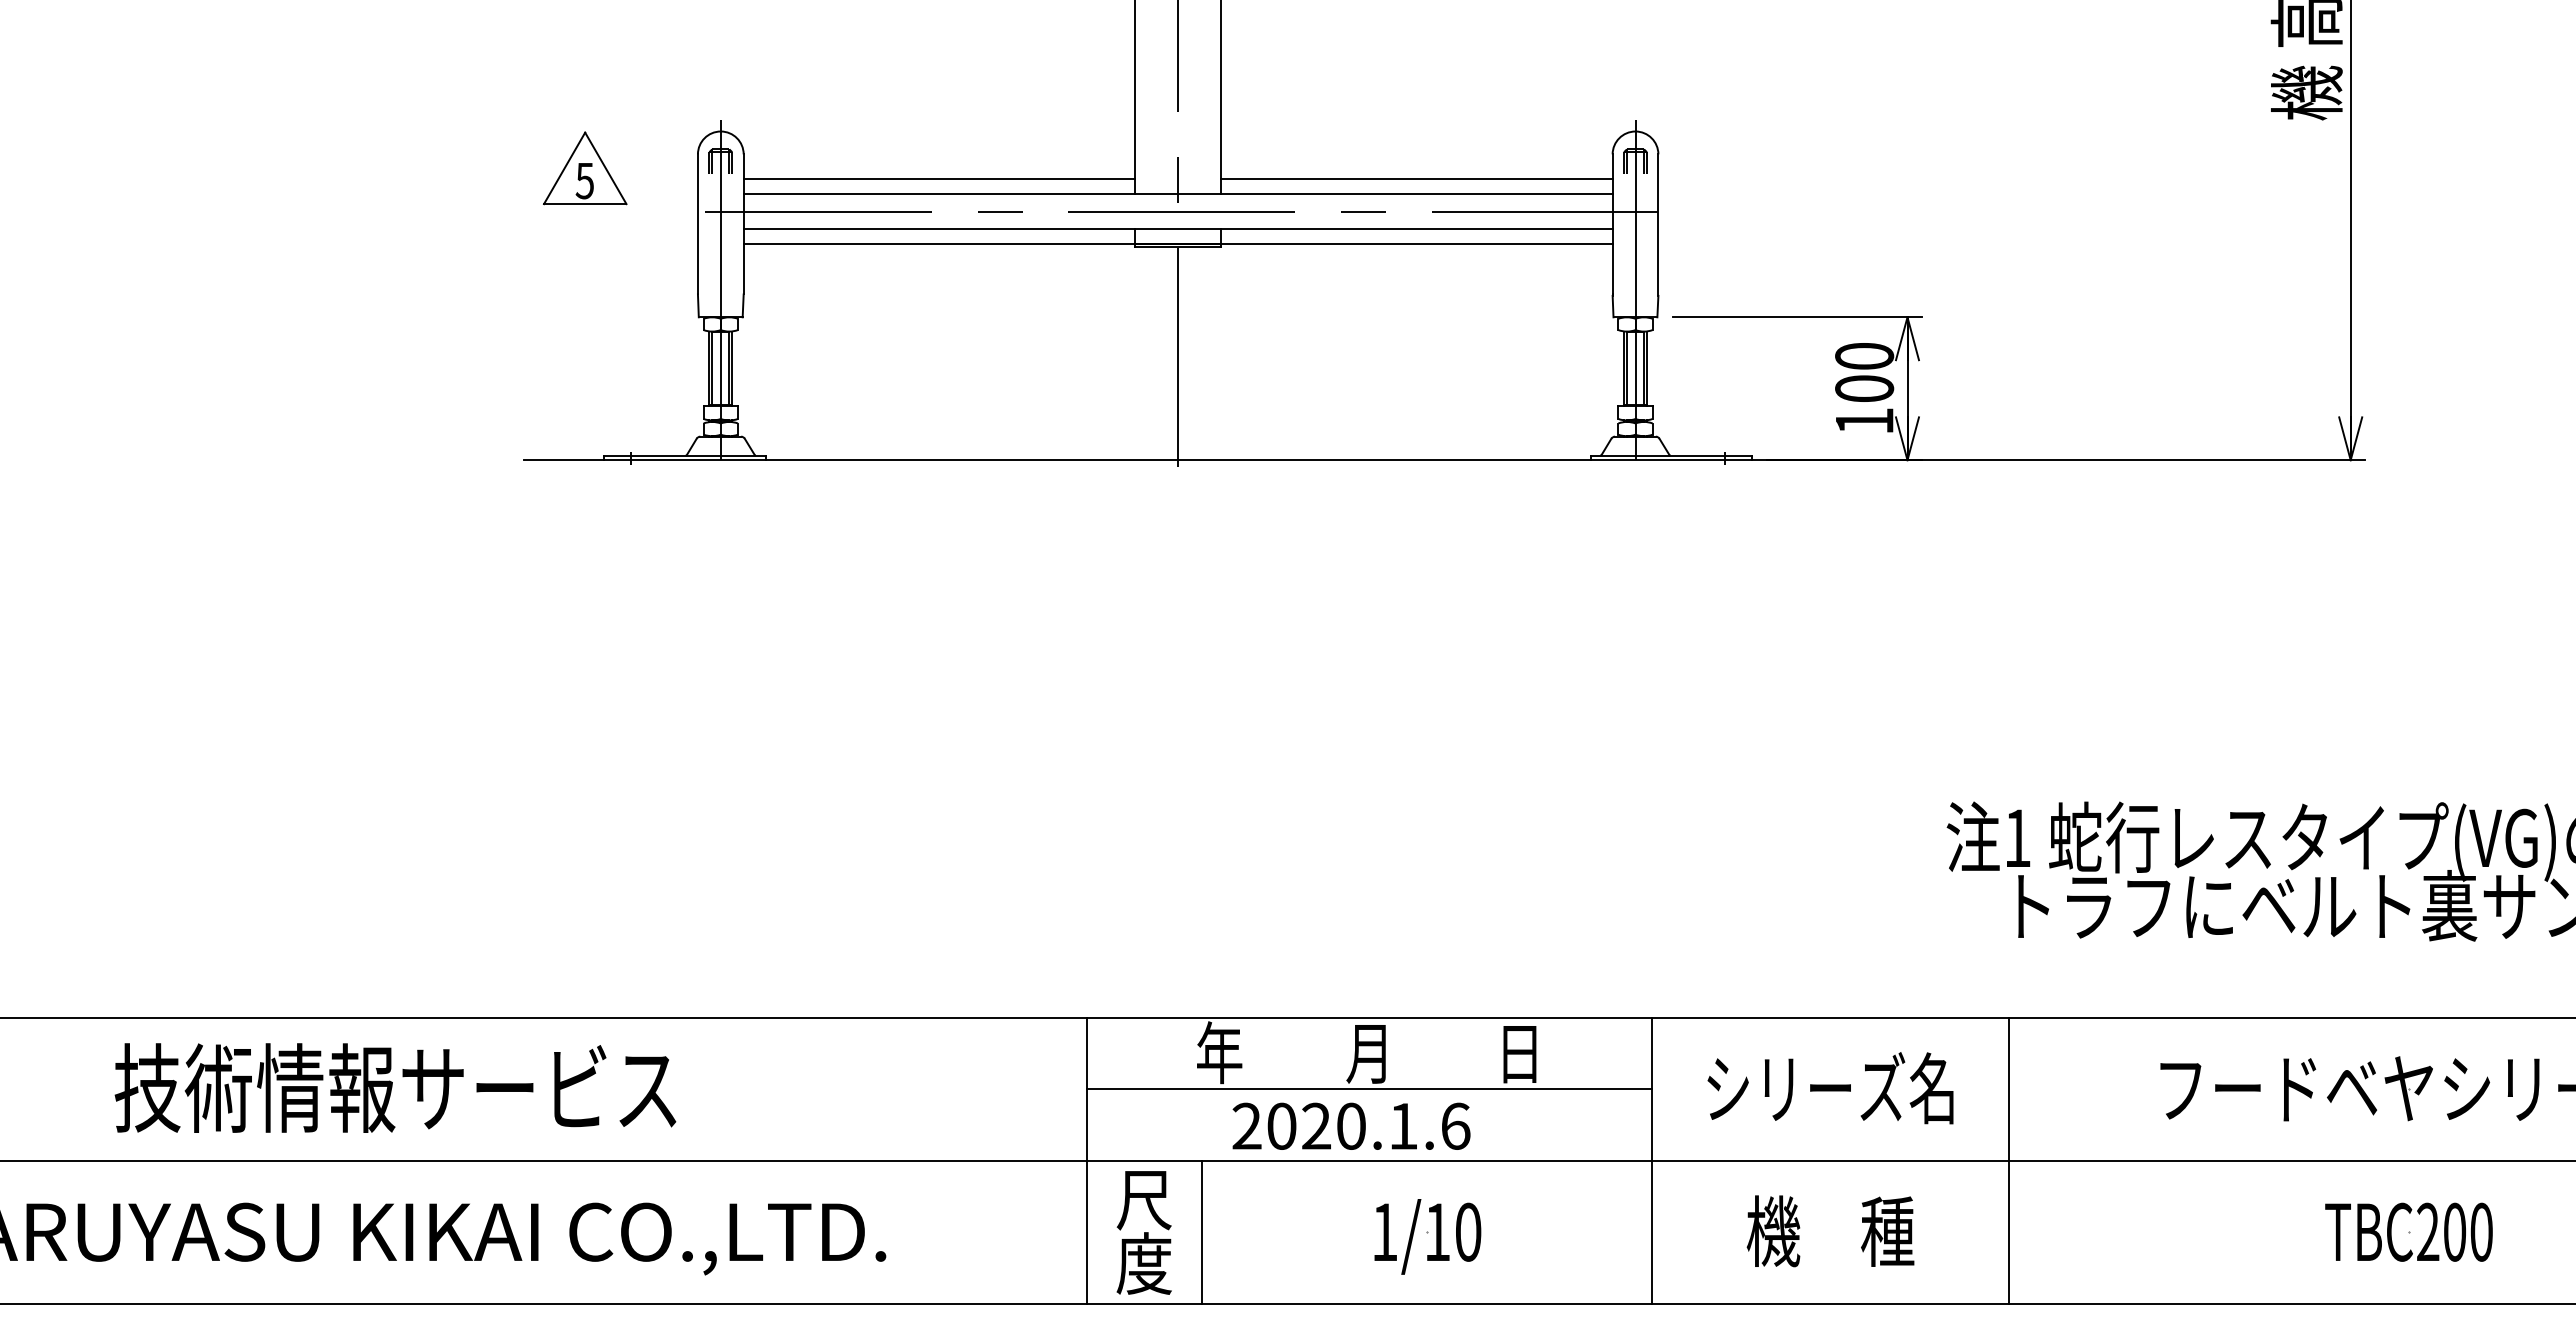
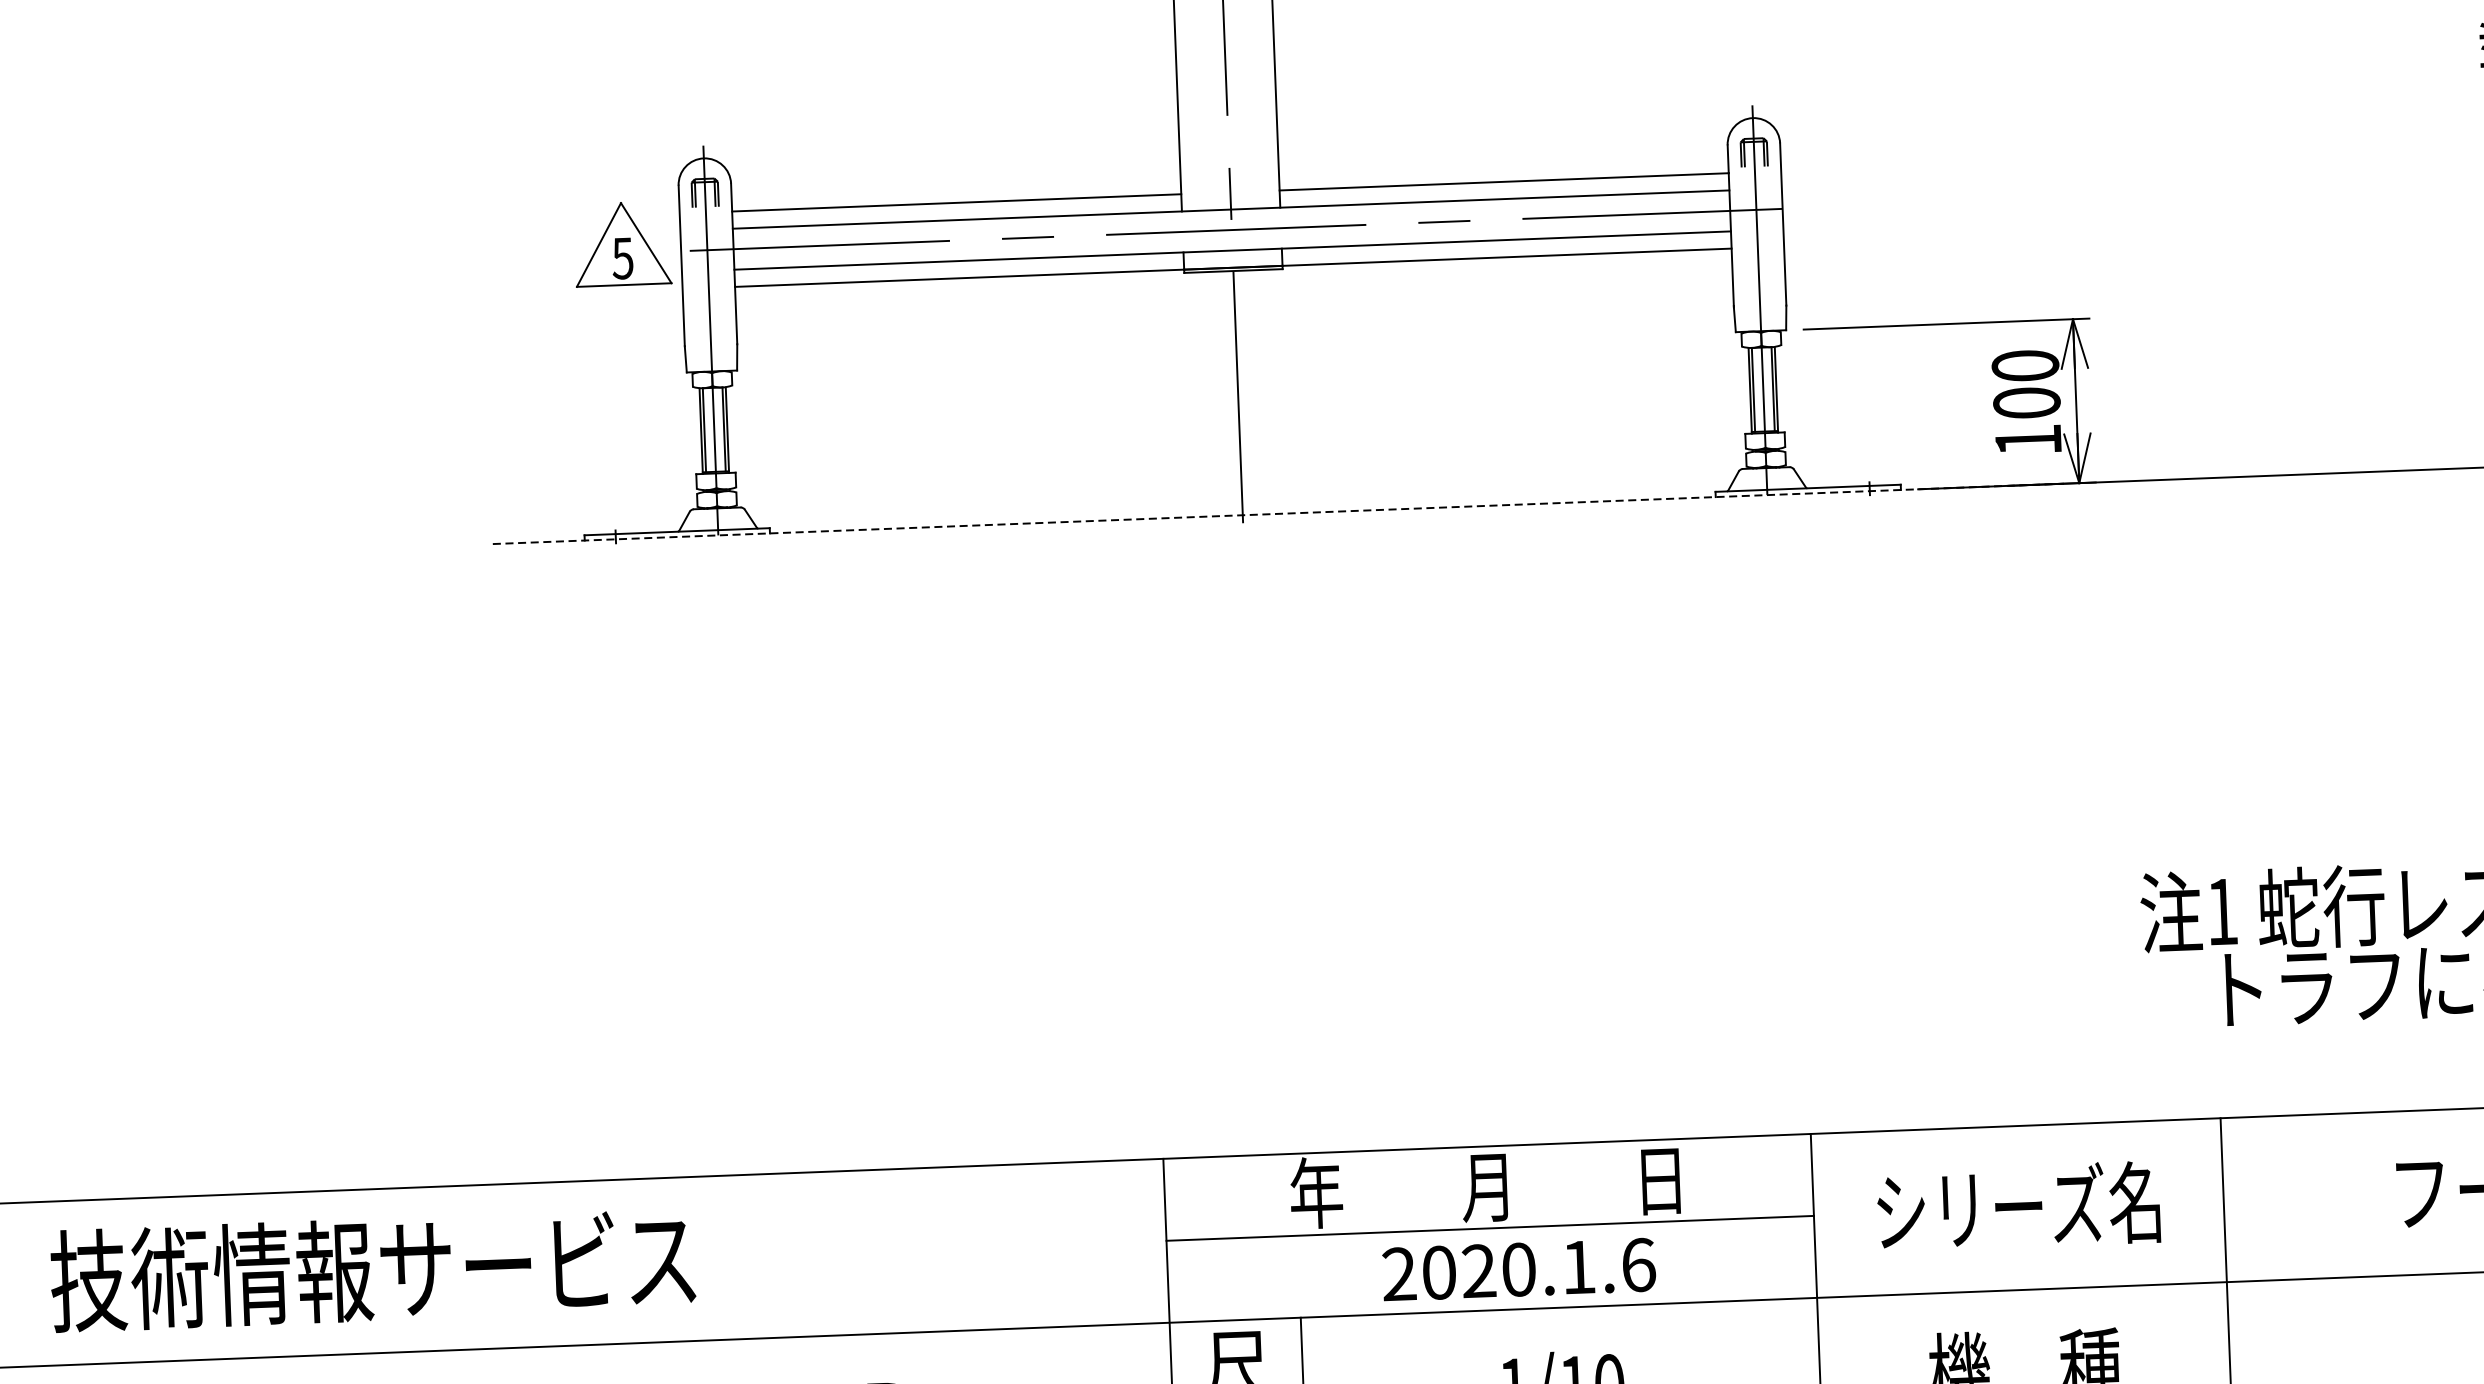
part: (585, 168) -> (622, 244), moved
line: (1209, 460) -> (1278, 514), solid -> dashed
text: (1351, 1125) -> (1519, 1268), moved

